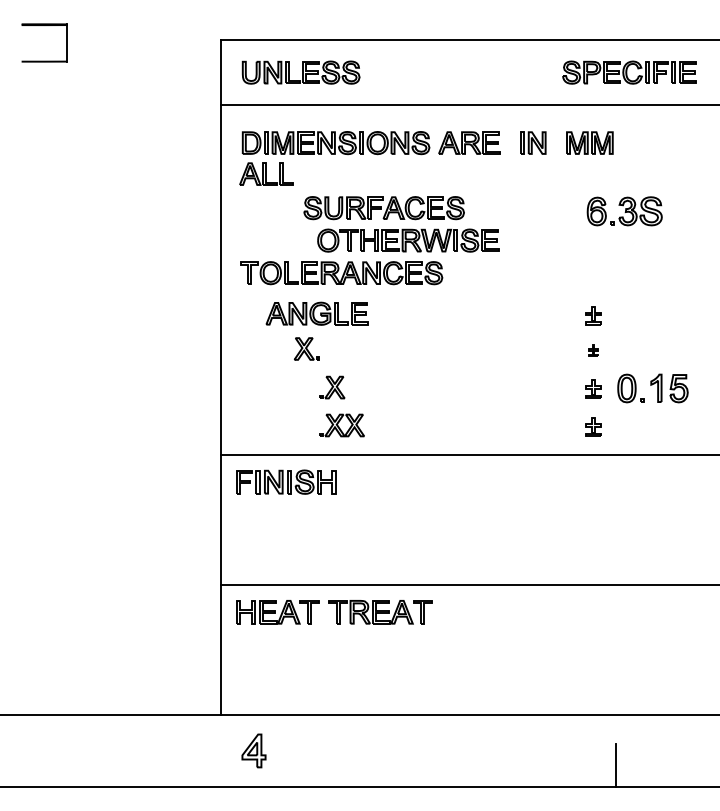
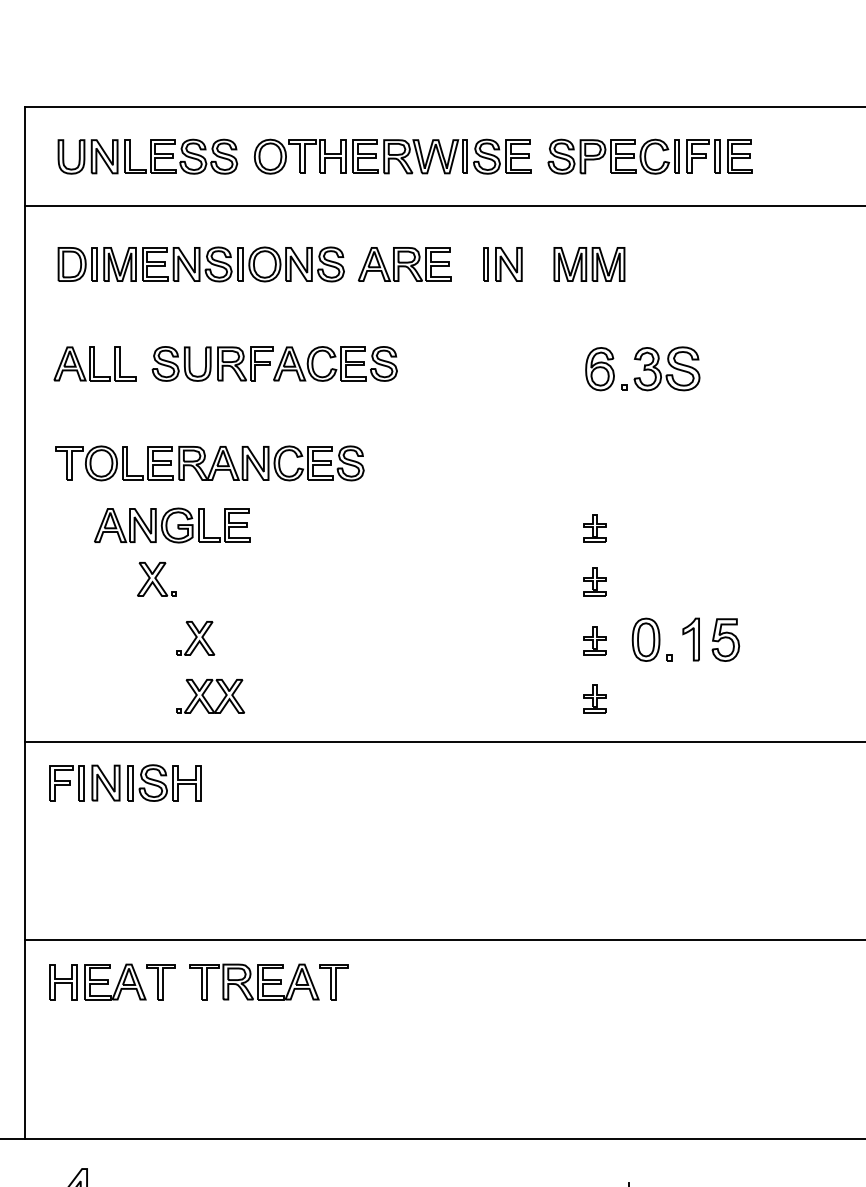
part: (266, 173) -> (94, 363), moved
part: (408, 240) -> (393, 156), moved
part: (593, 350) -> (594, 581), size x1.67

